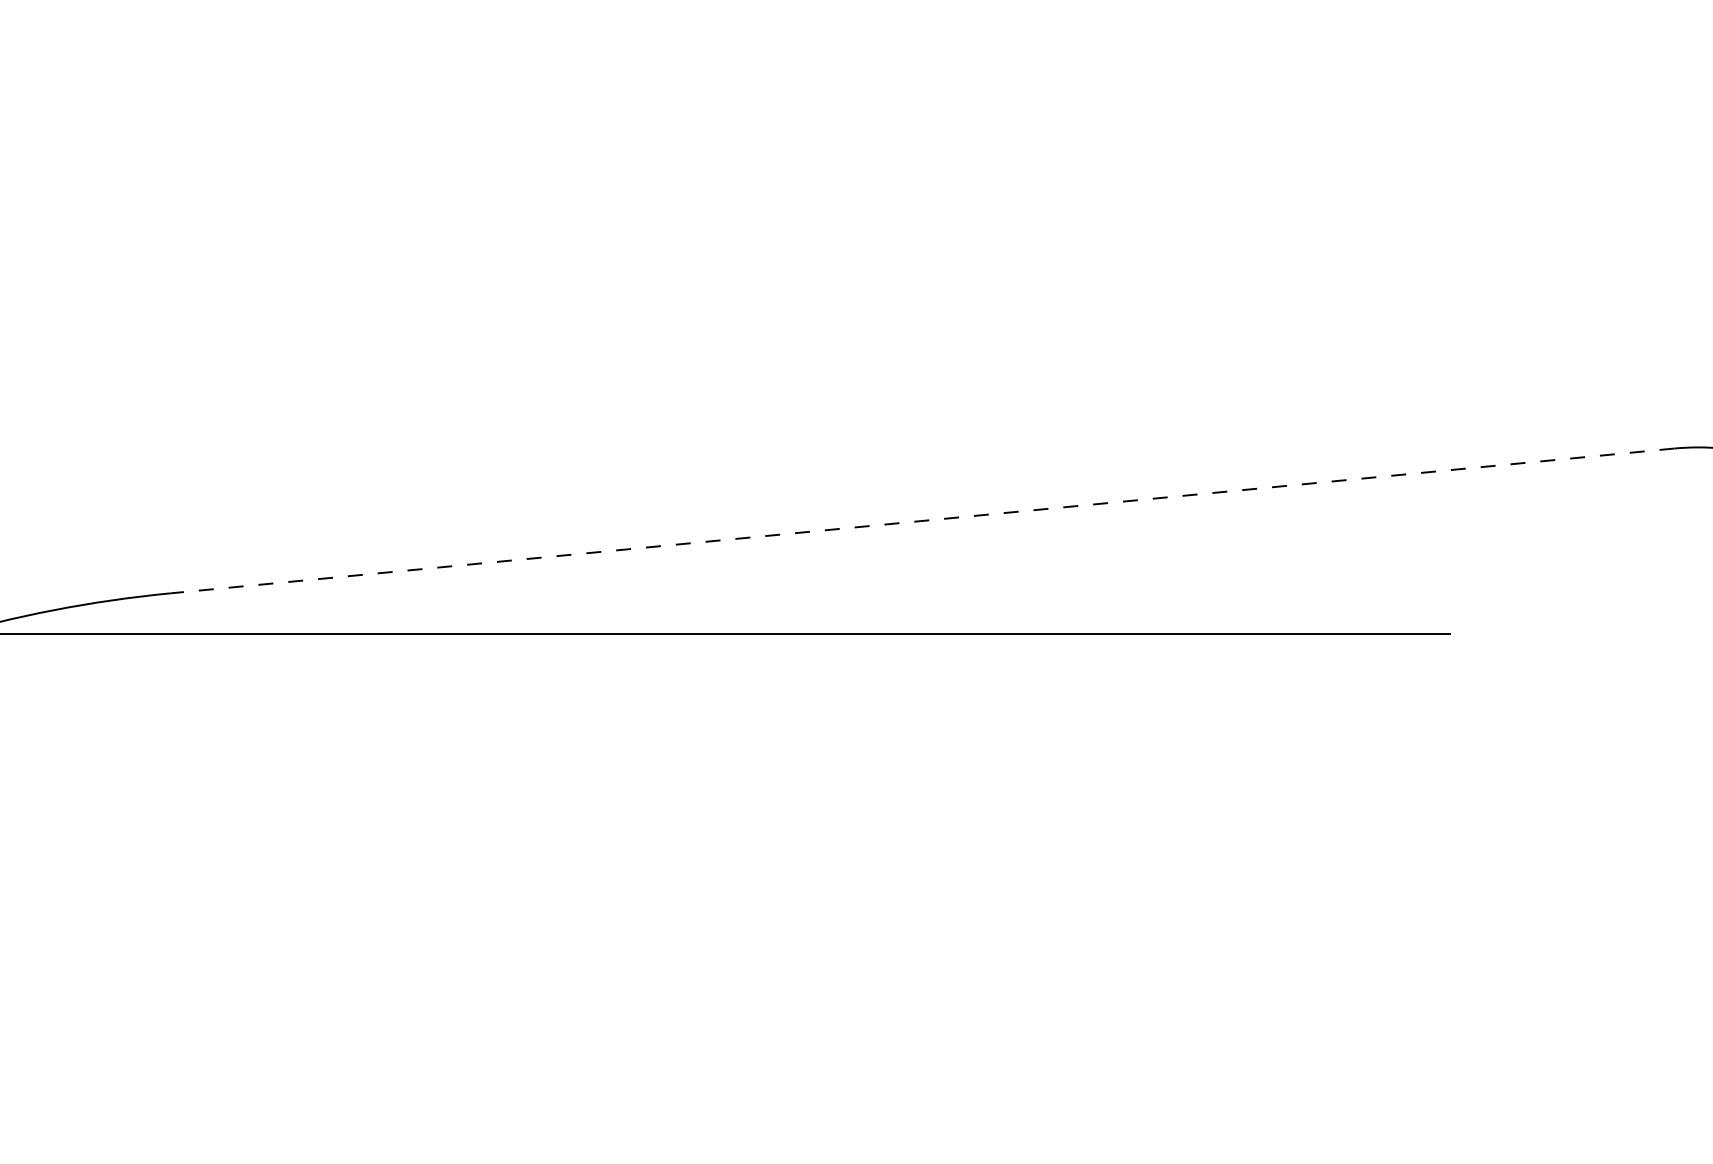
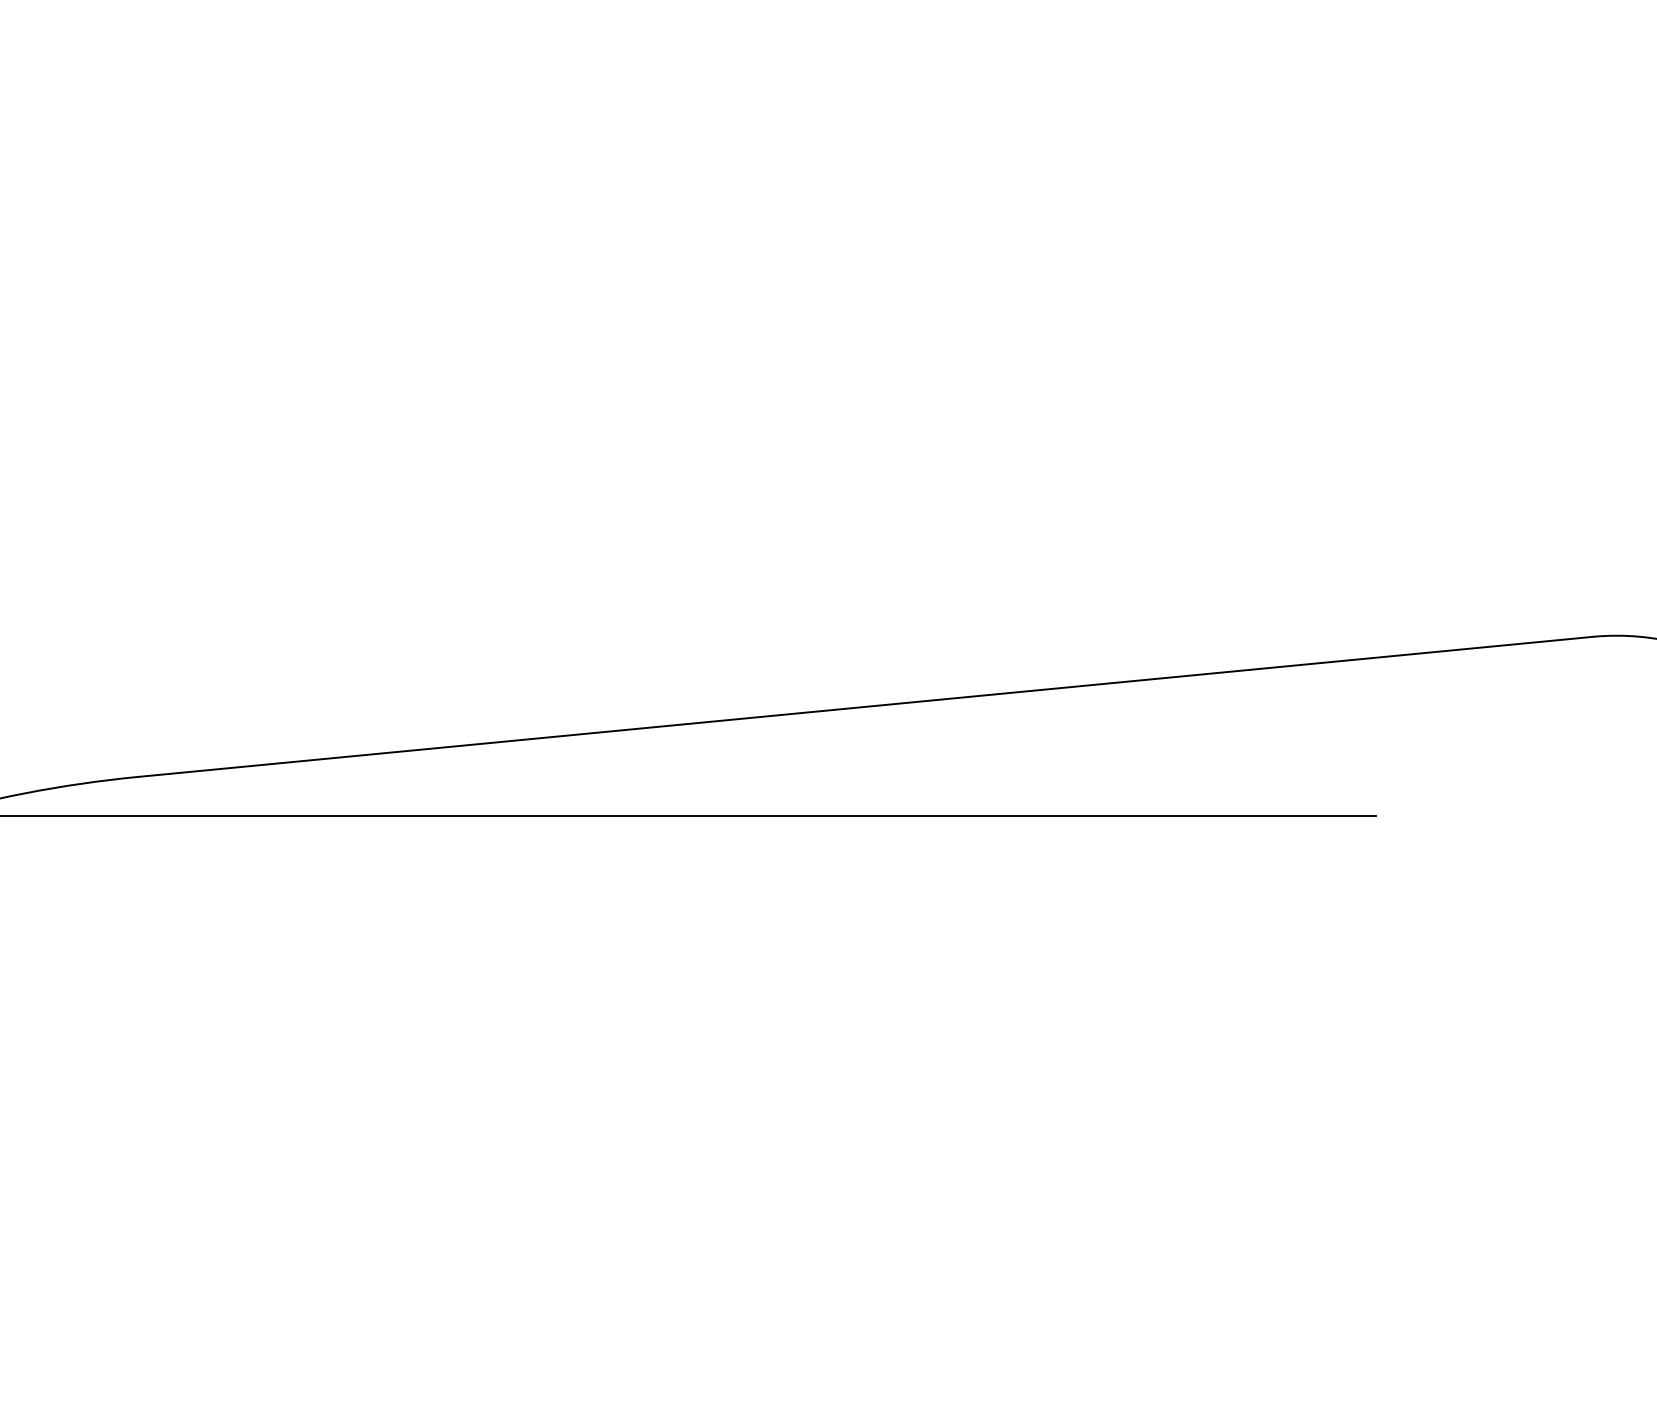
line: (922, 520) -> (866, 706), dashed -> solid

